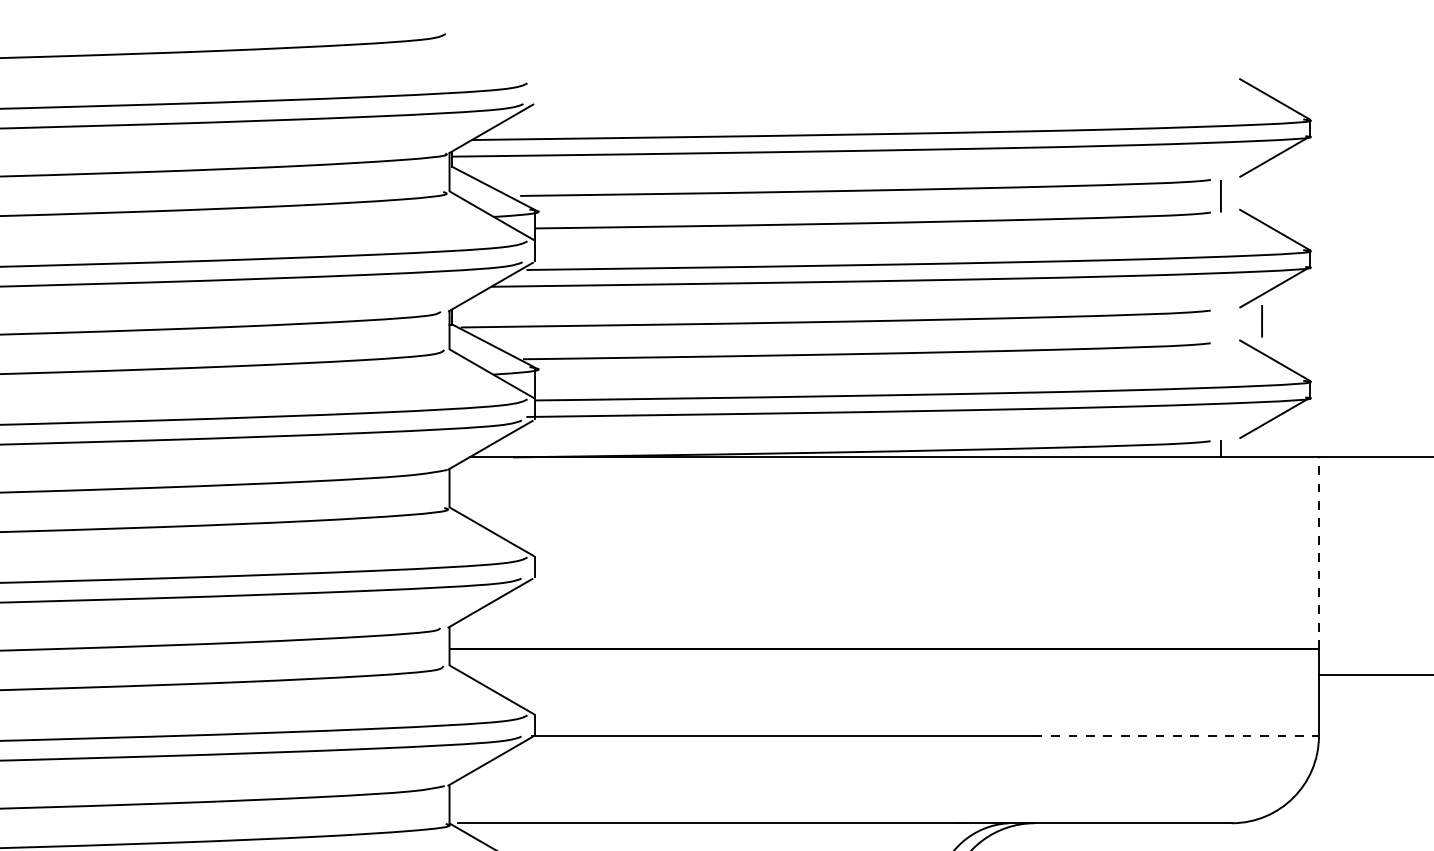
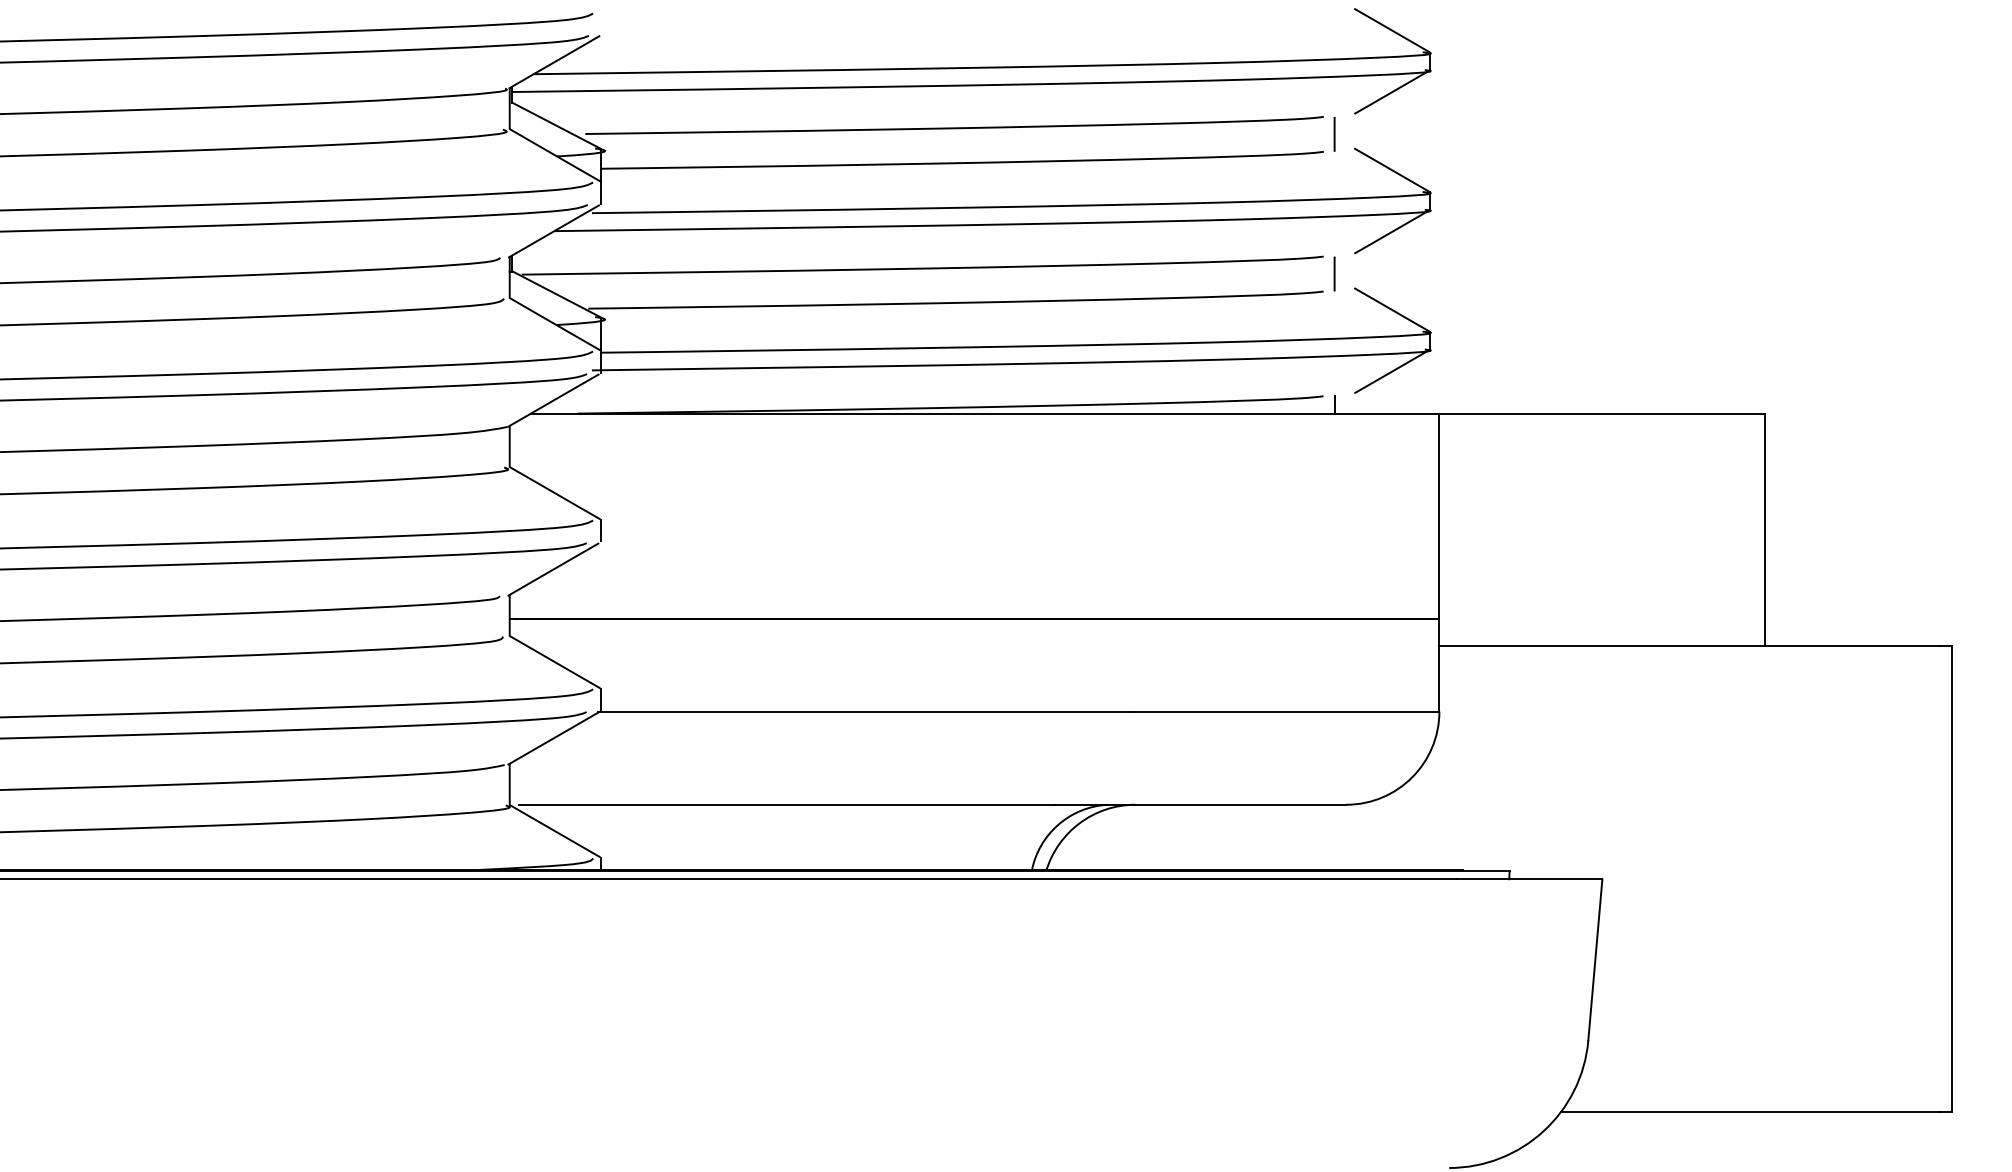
line: (1262, 320) -> (1334, 273), moved
line: (1319, 552) -> (1439, 515), dashed -> solid
line: (1175, 736) -> (1286, 711), dashed -> solid

